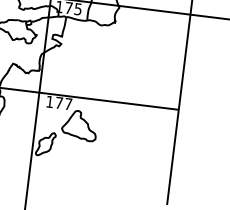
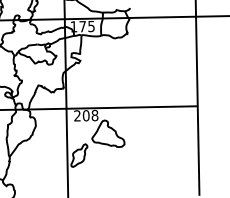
text: (59, 102) -> (86, 115), 177 -> 208

